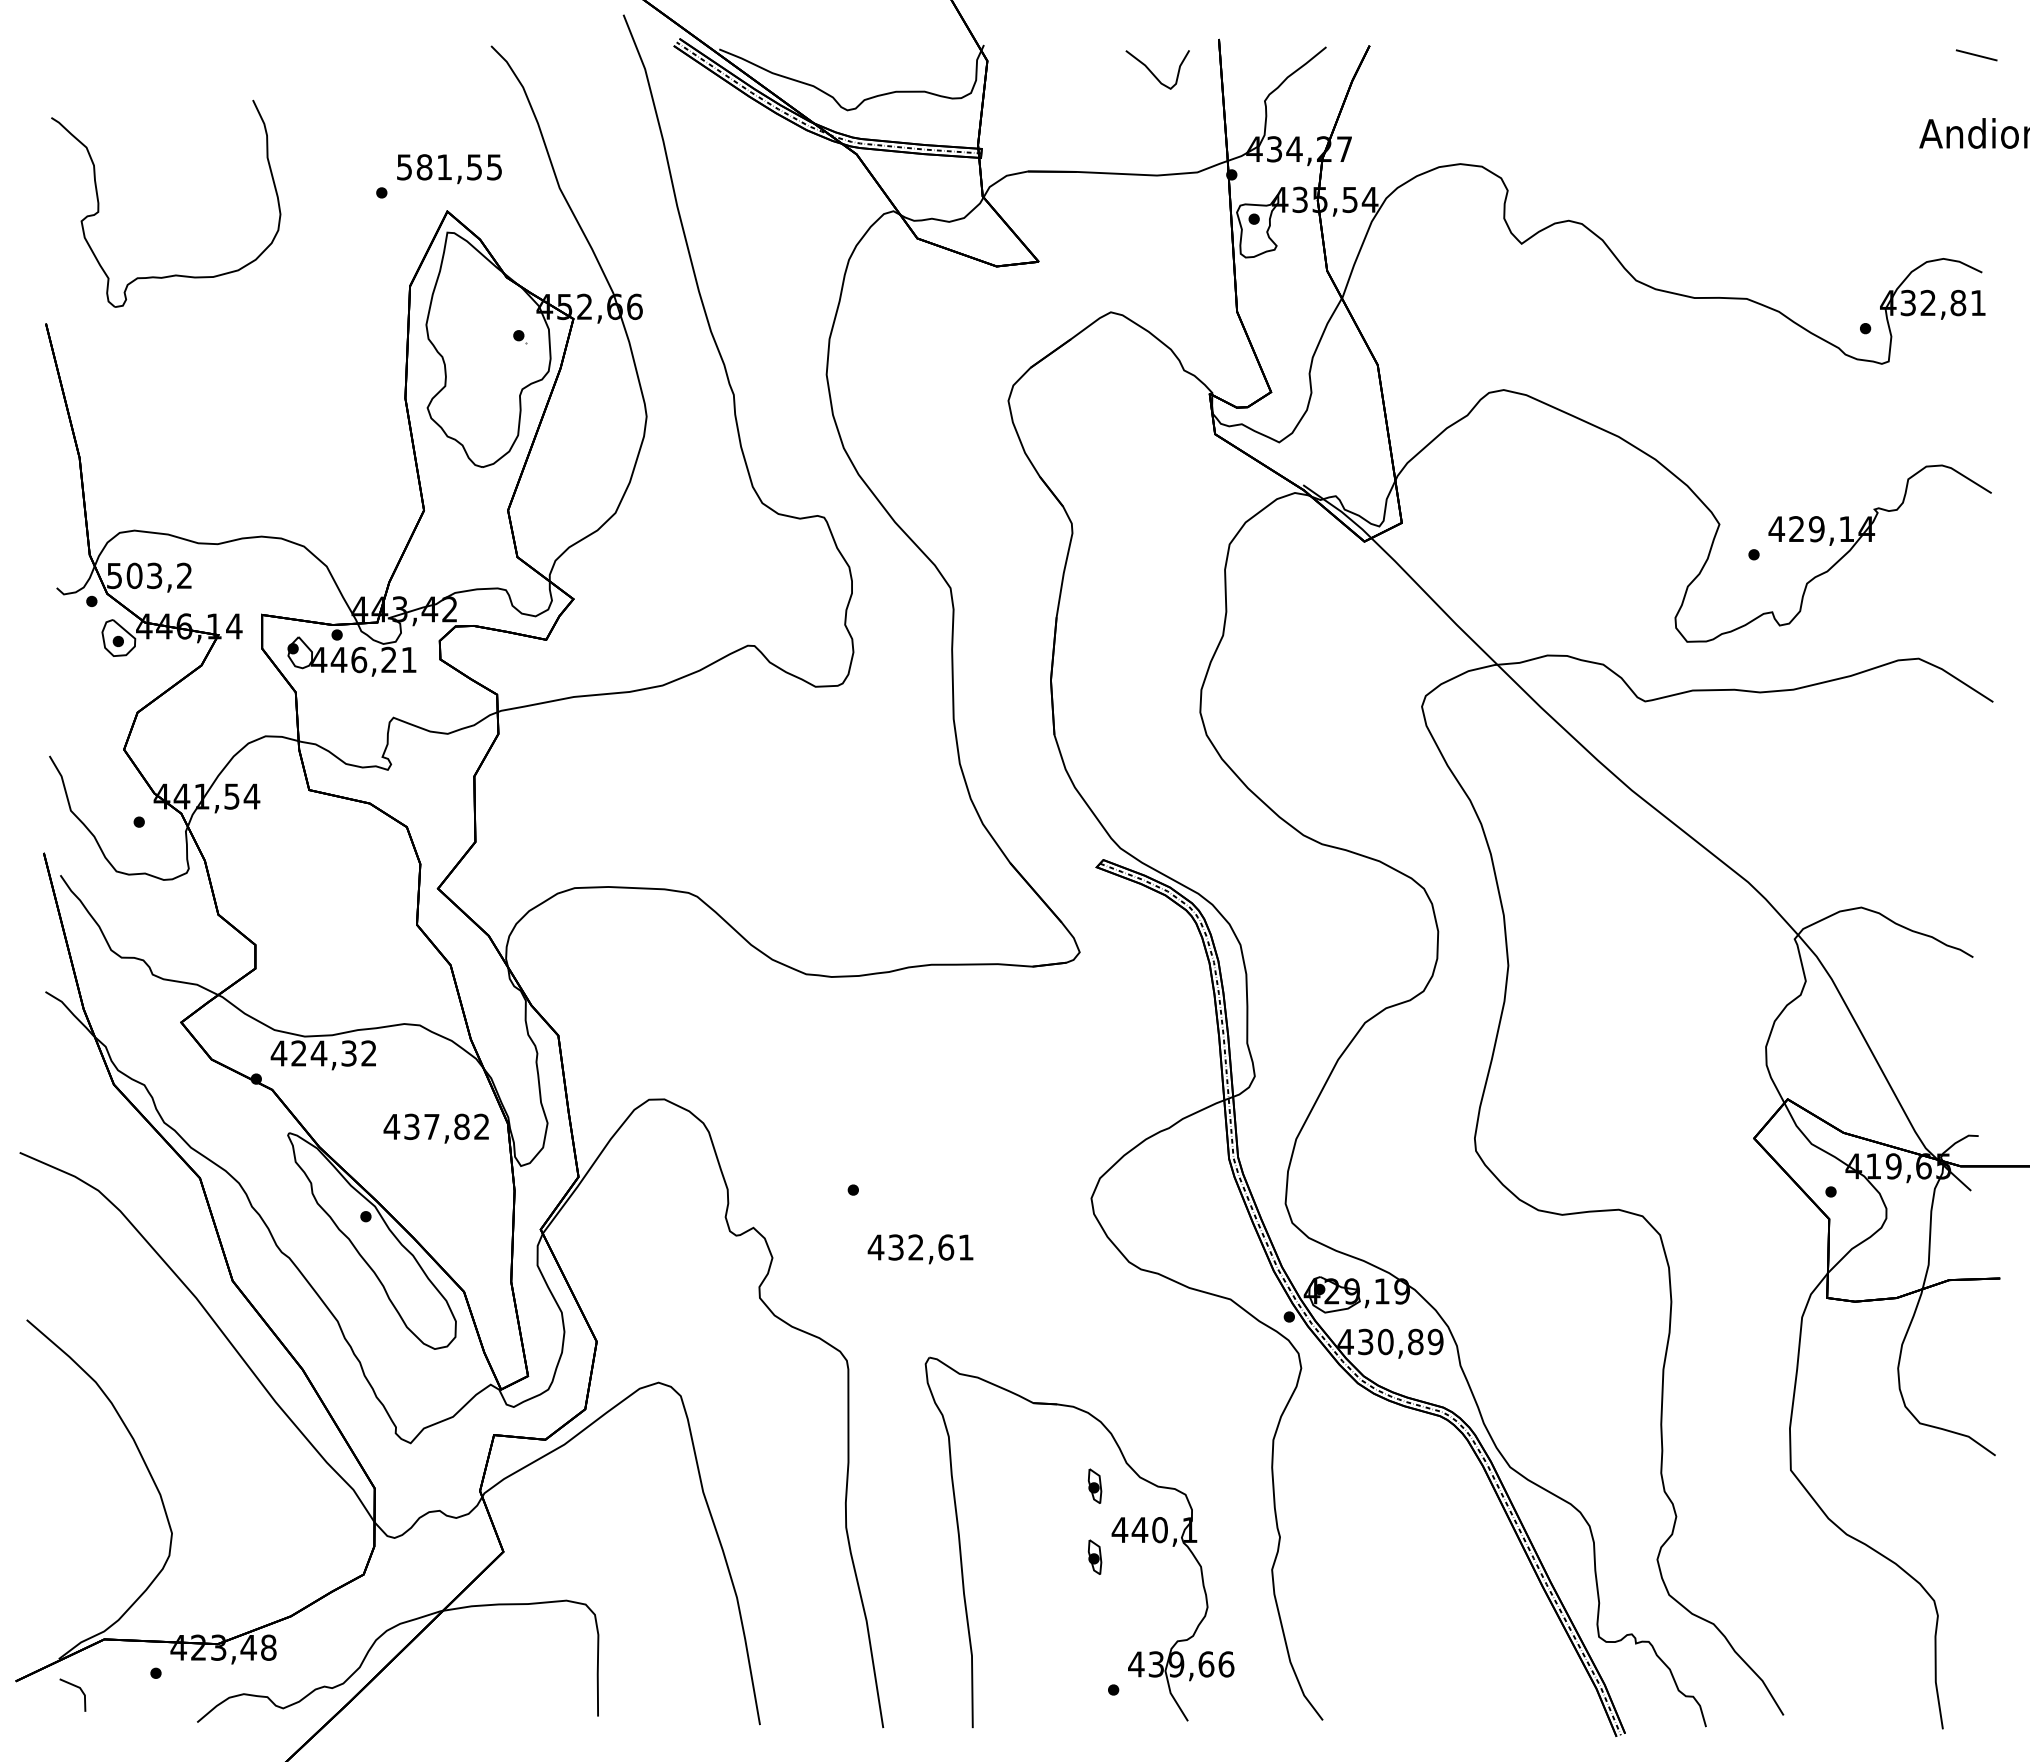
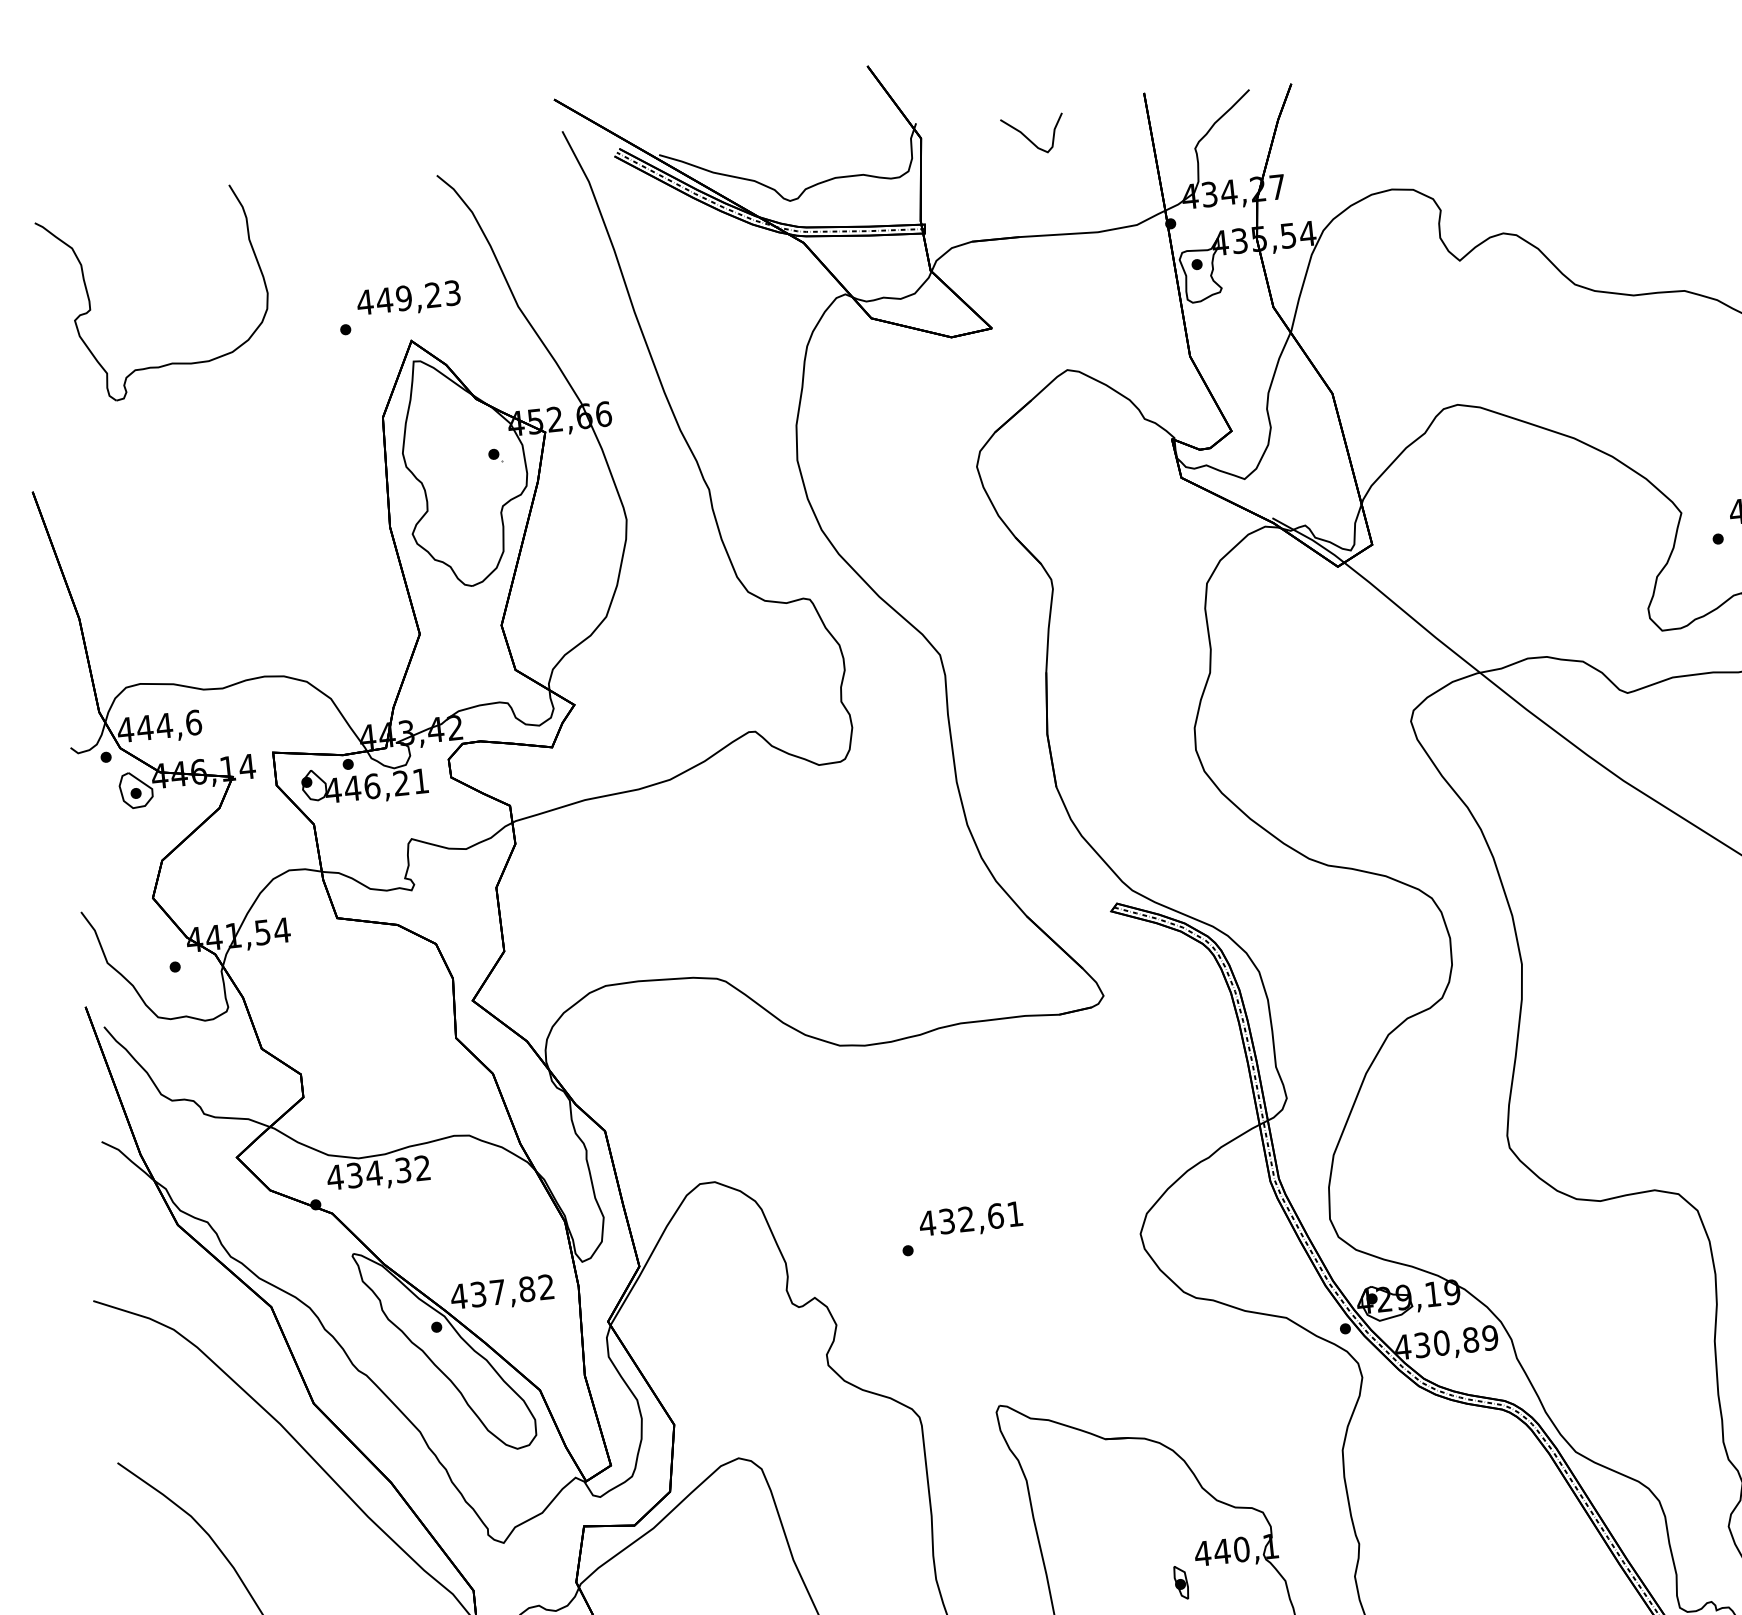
curve: (1153, 73) -> (1029, 139), moved
text: (449, 167) -> (408, 297), 581,55 -> 449,23
part: (99, 203) -> (90, 301), moved
text: (149, 575) -> (159, 726), 503,2 -> 444,6
text: (298, 1053) -> (354, 1175), 424,32 -> 434,32
text: (435, 1128) -> (501, 1293), moved
text: (920, 1249) -> (970, 1220), moved
part: (1094, 1485) -> (1173, 1513), removed

